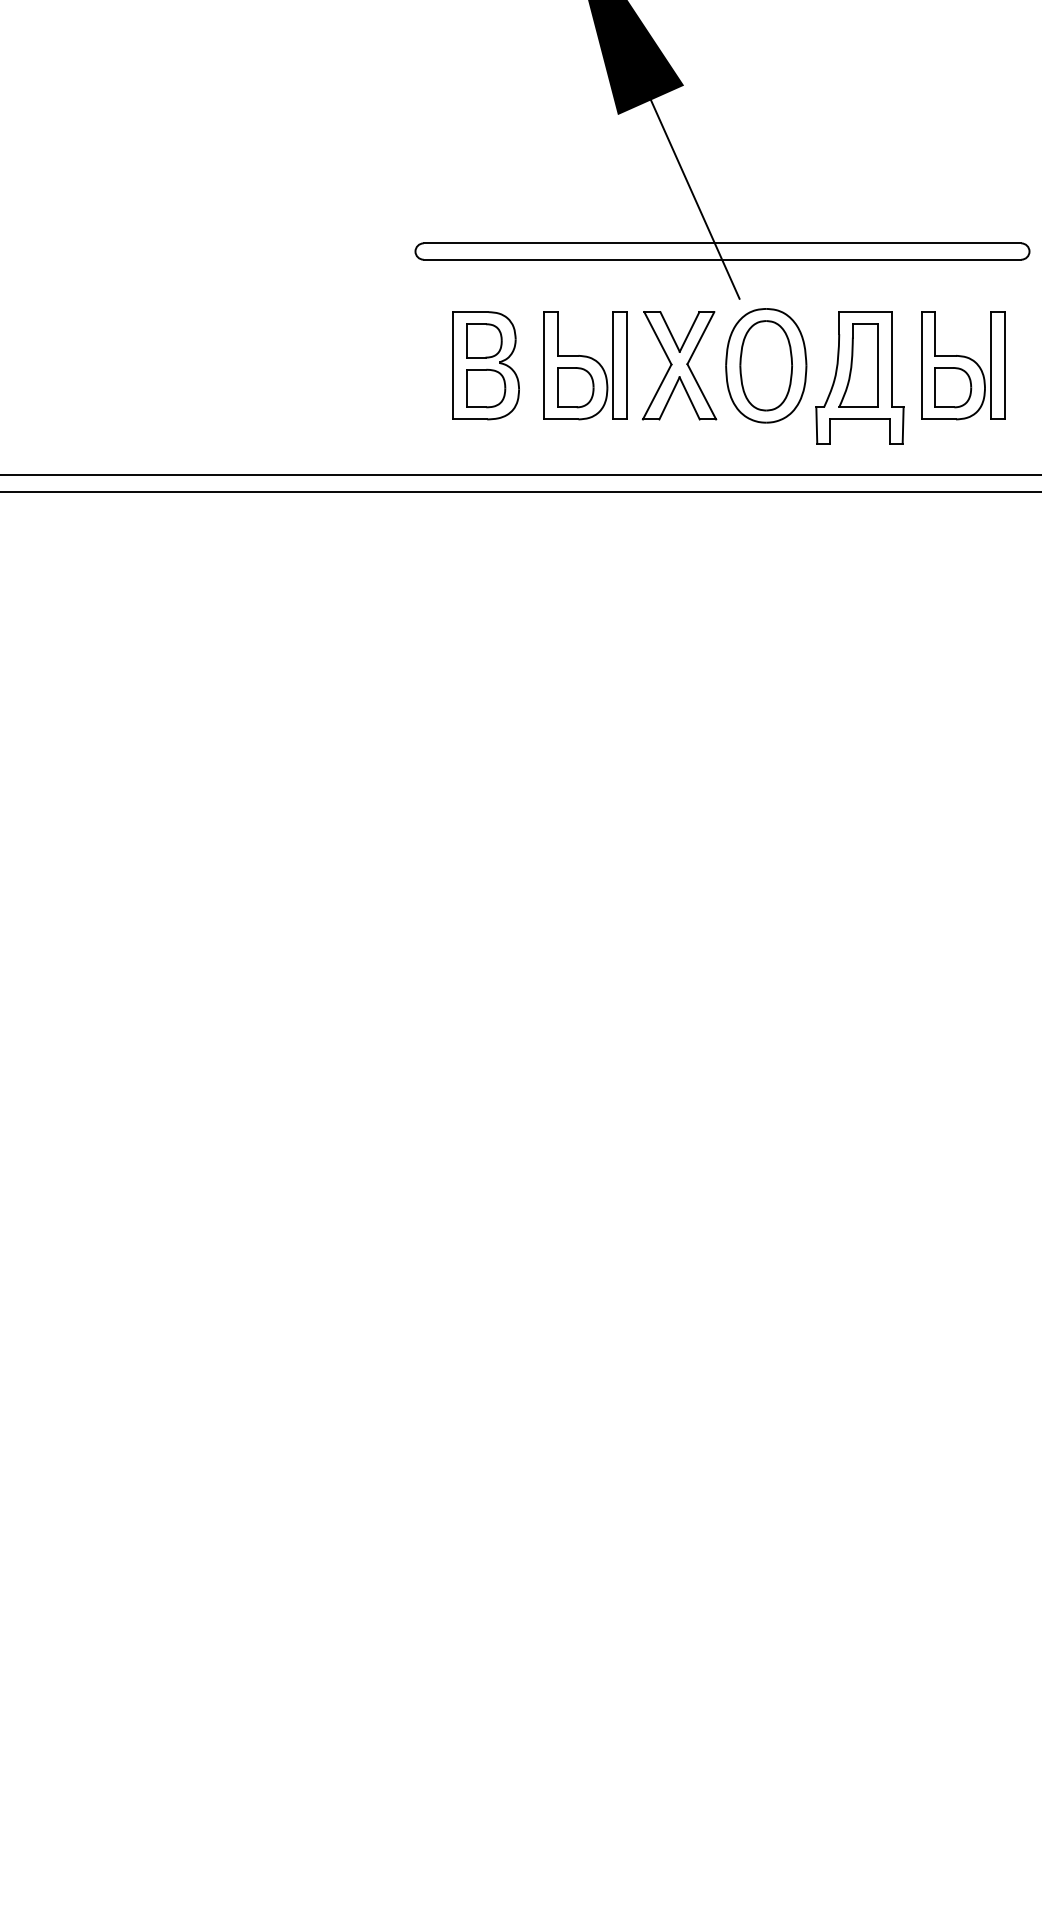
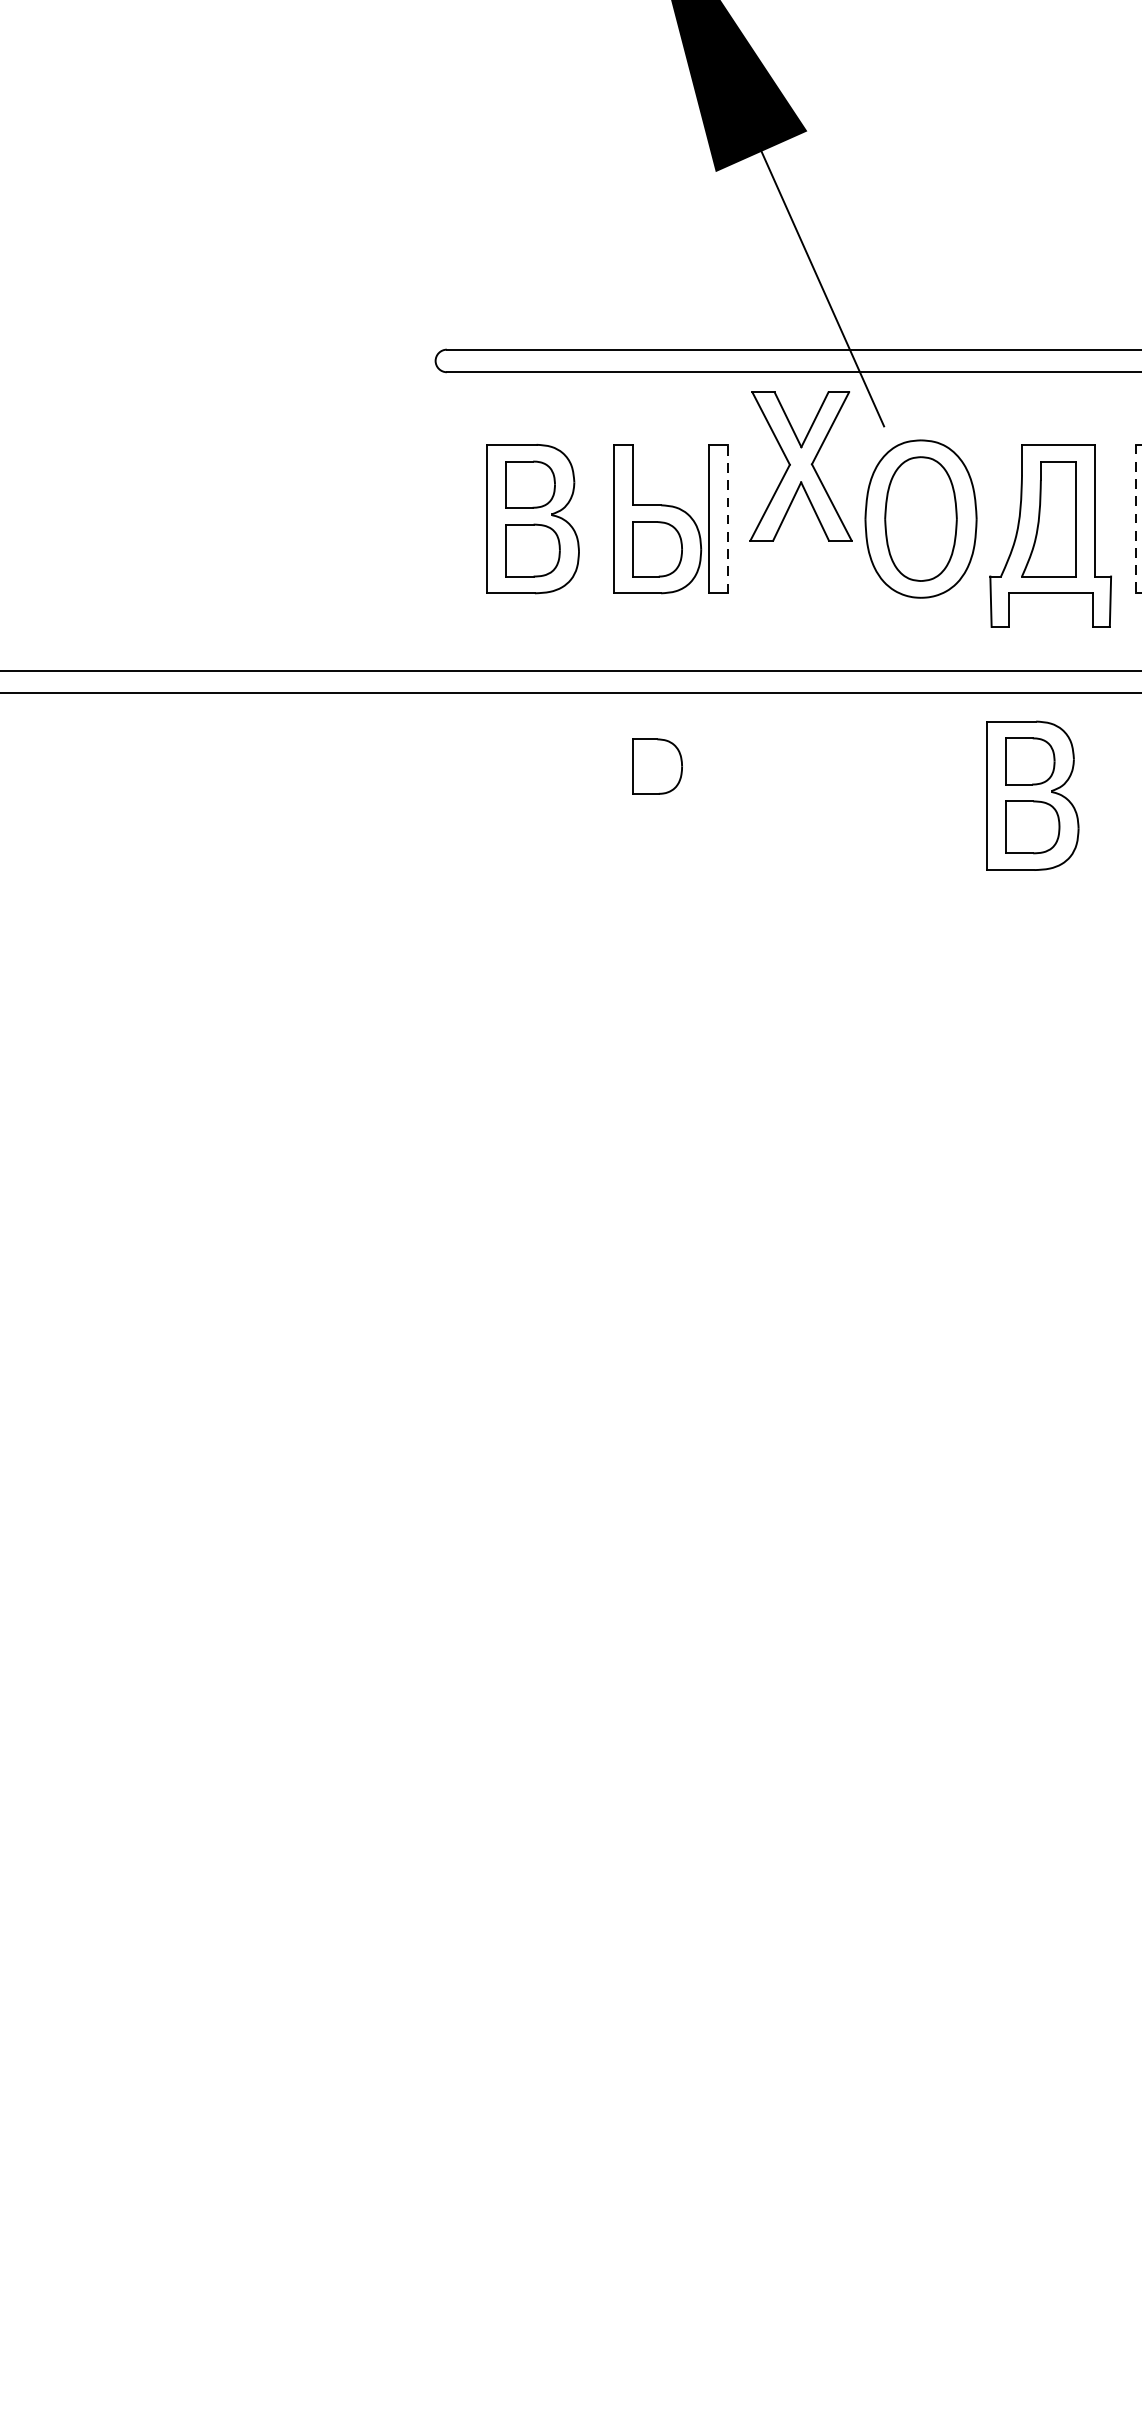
line: (626, 365) -> (727, 518), solid -> dashed
part: (679, 365) -> (800, 466), moved
line: (921, 365) -> (1135, 518), solid -> dashed
part: (575, 544) -> (657, 766), added
part: (846, 565) -> (1032, 795), added

